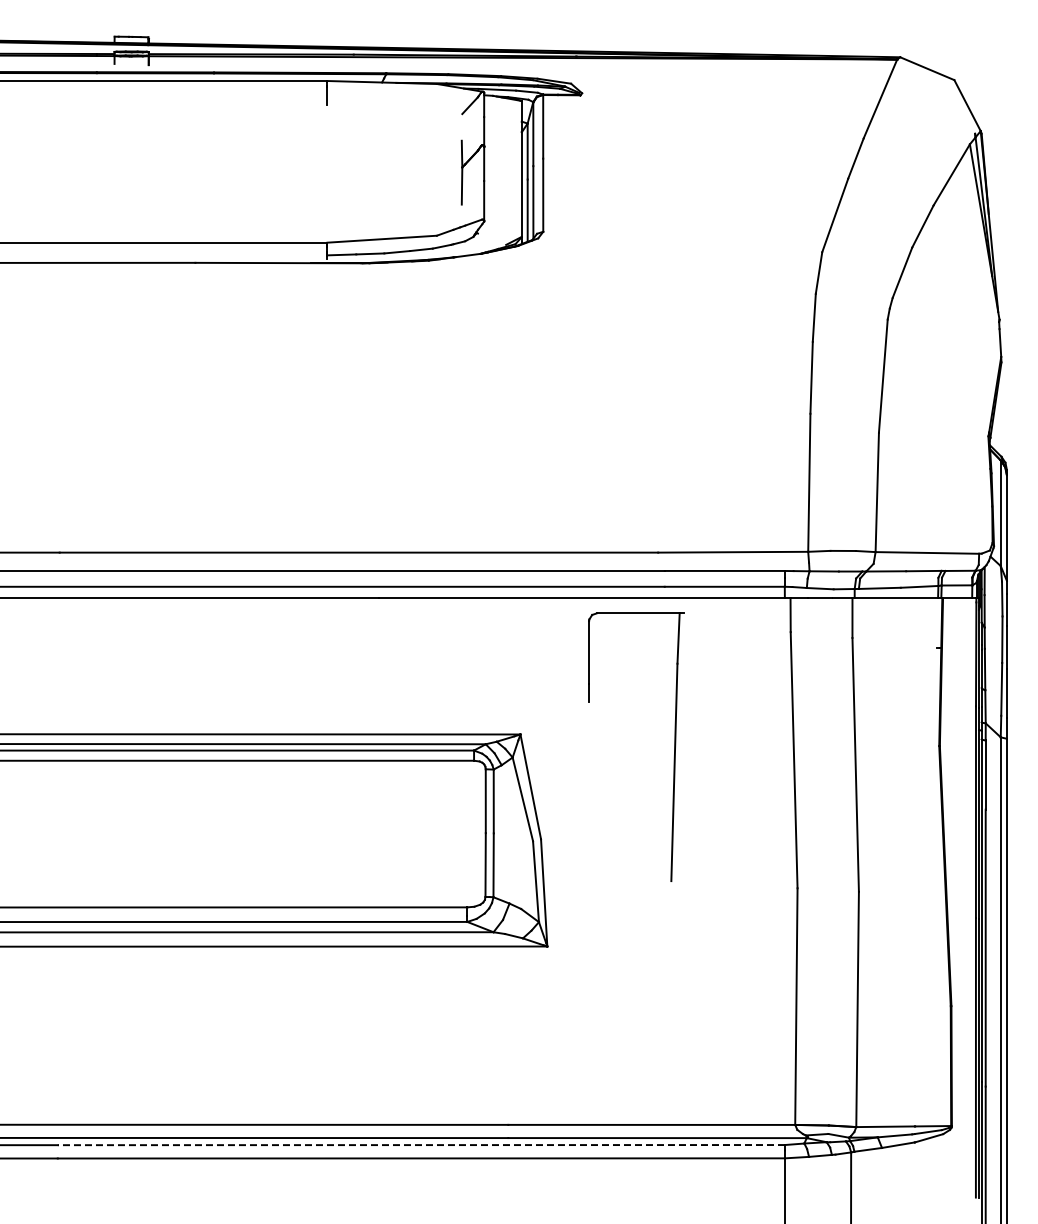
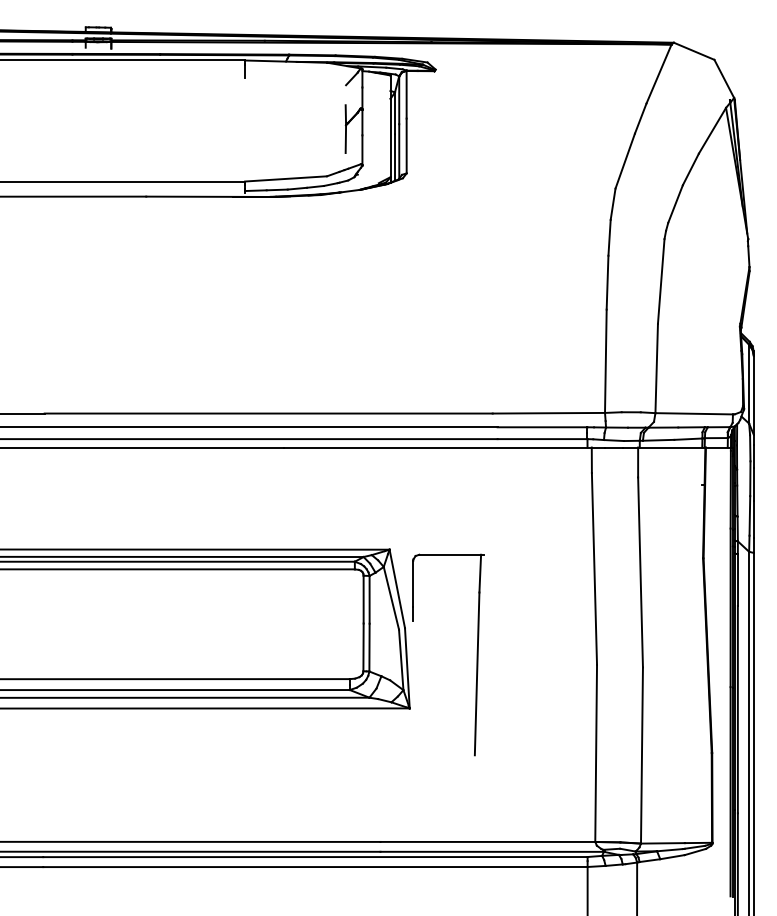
part: (674, 746) -> (477, 654), moved
line: (421, 1145) -> (315, 857), dashed -> solid

